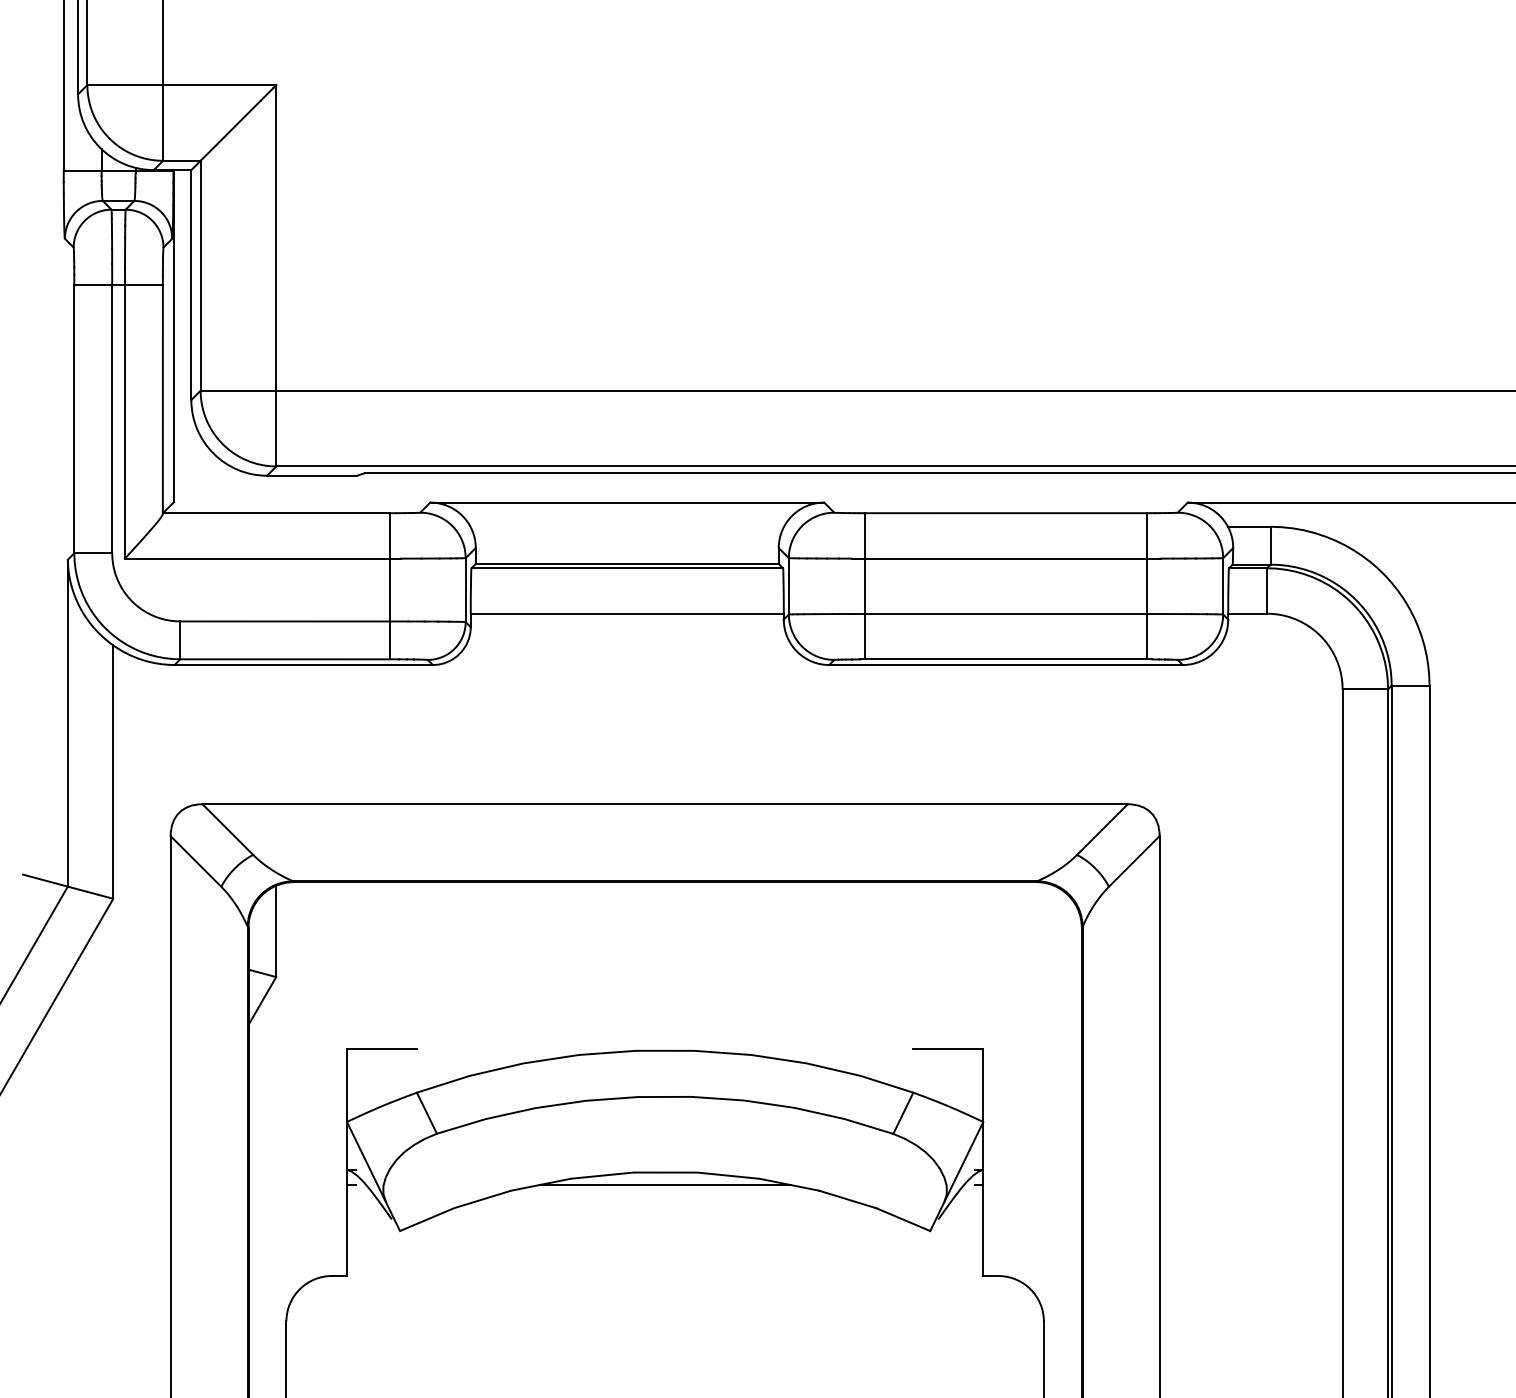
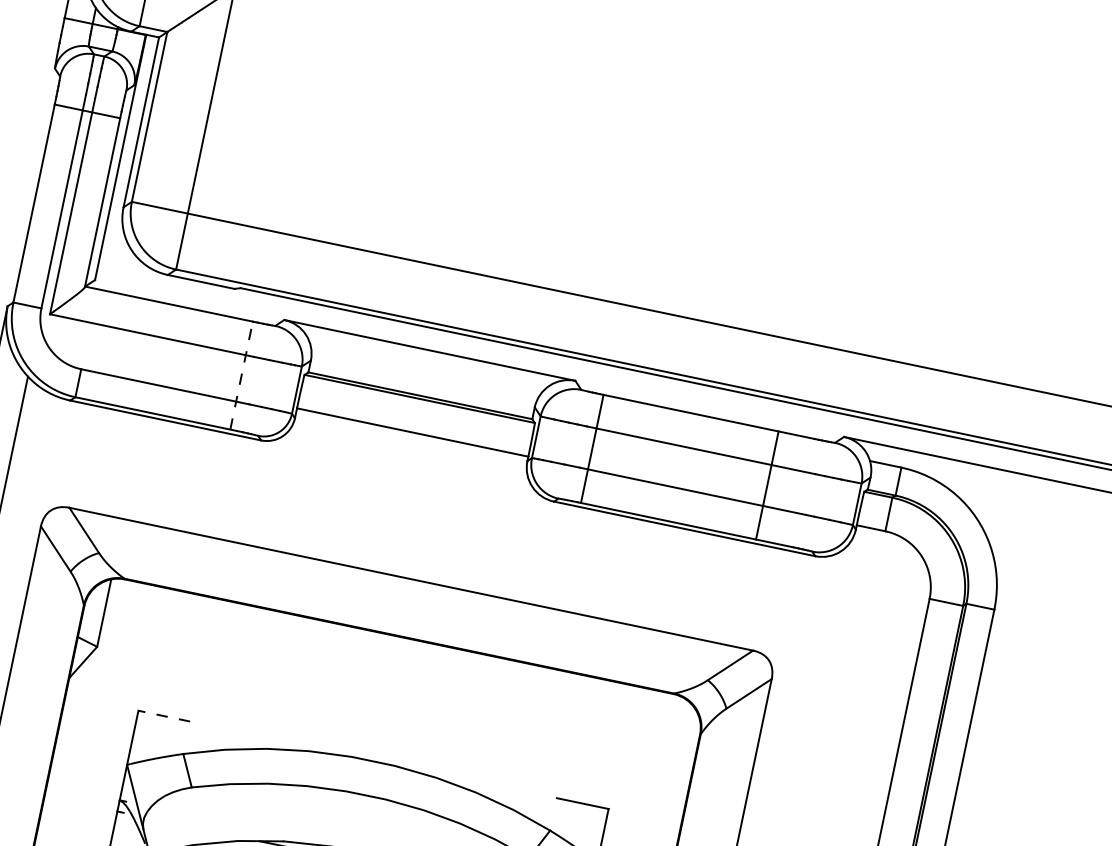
line: (389, 585) -> (241, 374), solid -> dashed
line: (1147, 586) -> (767, 485), moved
line: (381, 1048) -> (163, 715), solid -> dashed

